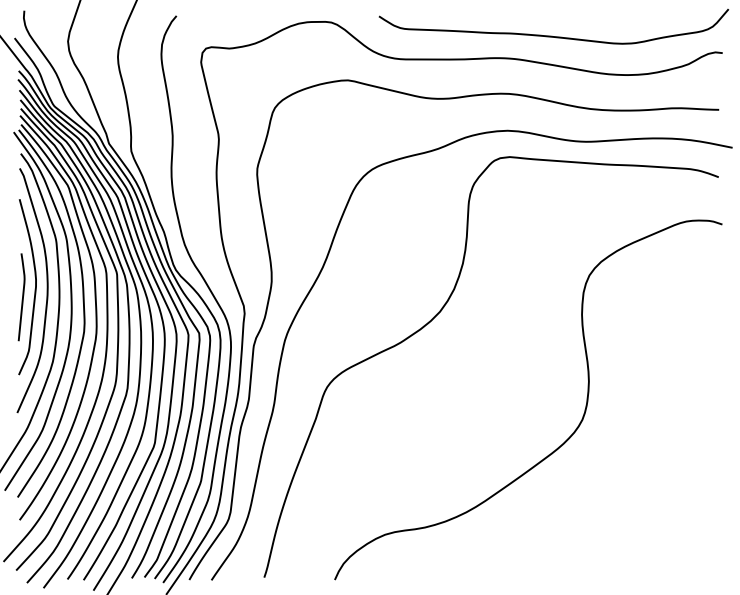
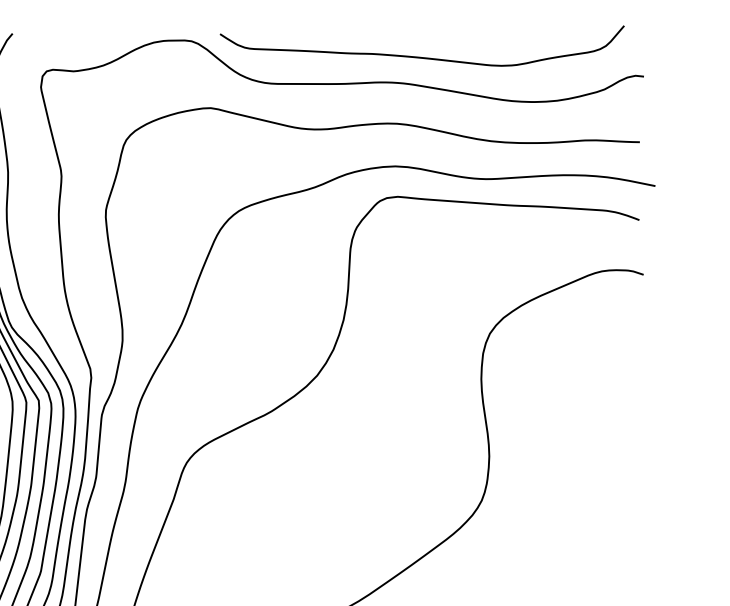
curve: (552, 35) -> (420, 56), moved

